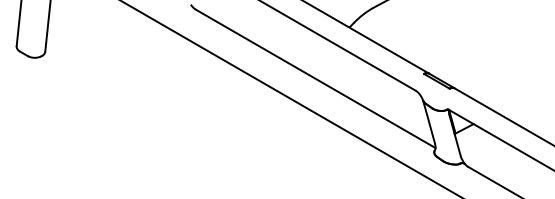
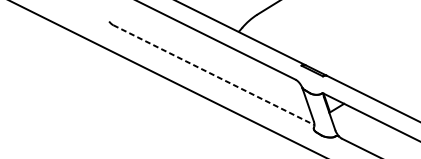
line: (316, 79) -> (214, 75), solid -> dashed

